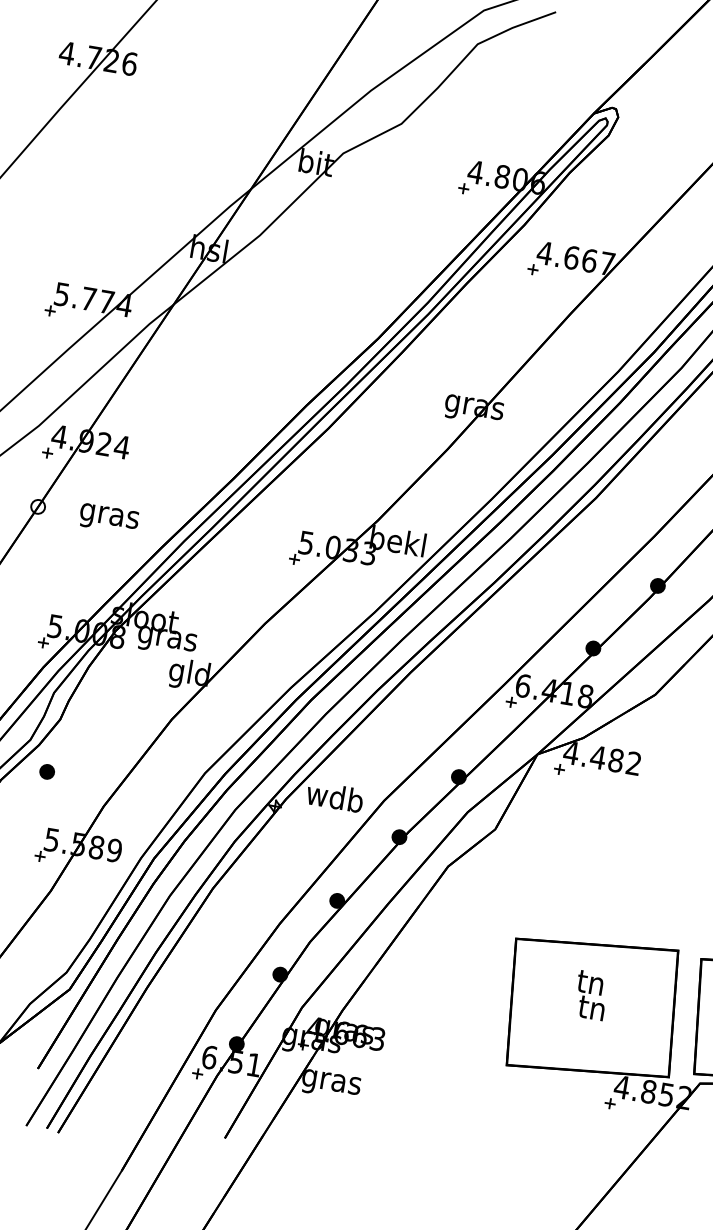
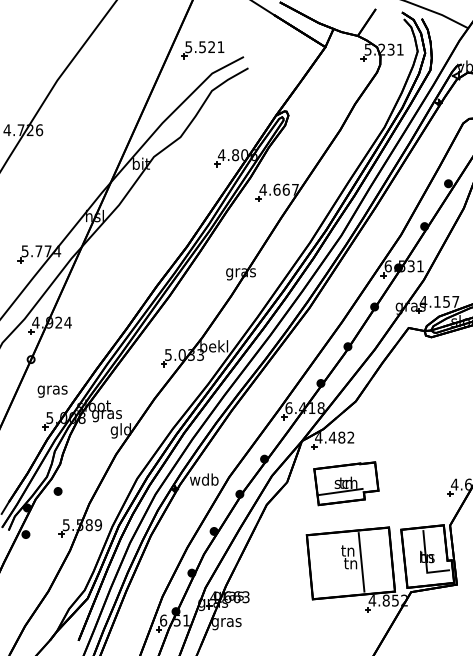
text: (108, 518) -> (52, 391), moved
part: (610, 851) -> (346, 483), added
line: (613, 1009) -> (361, 562), added

